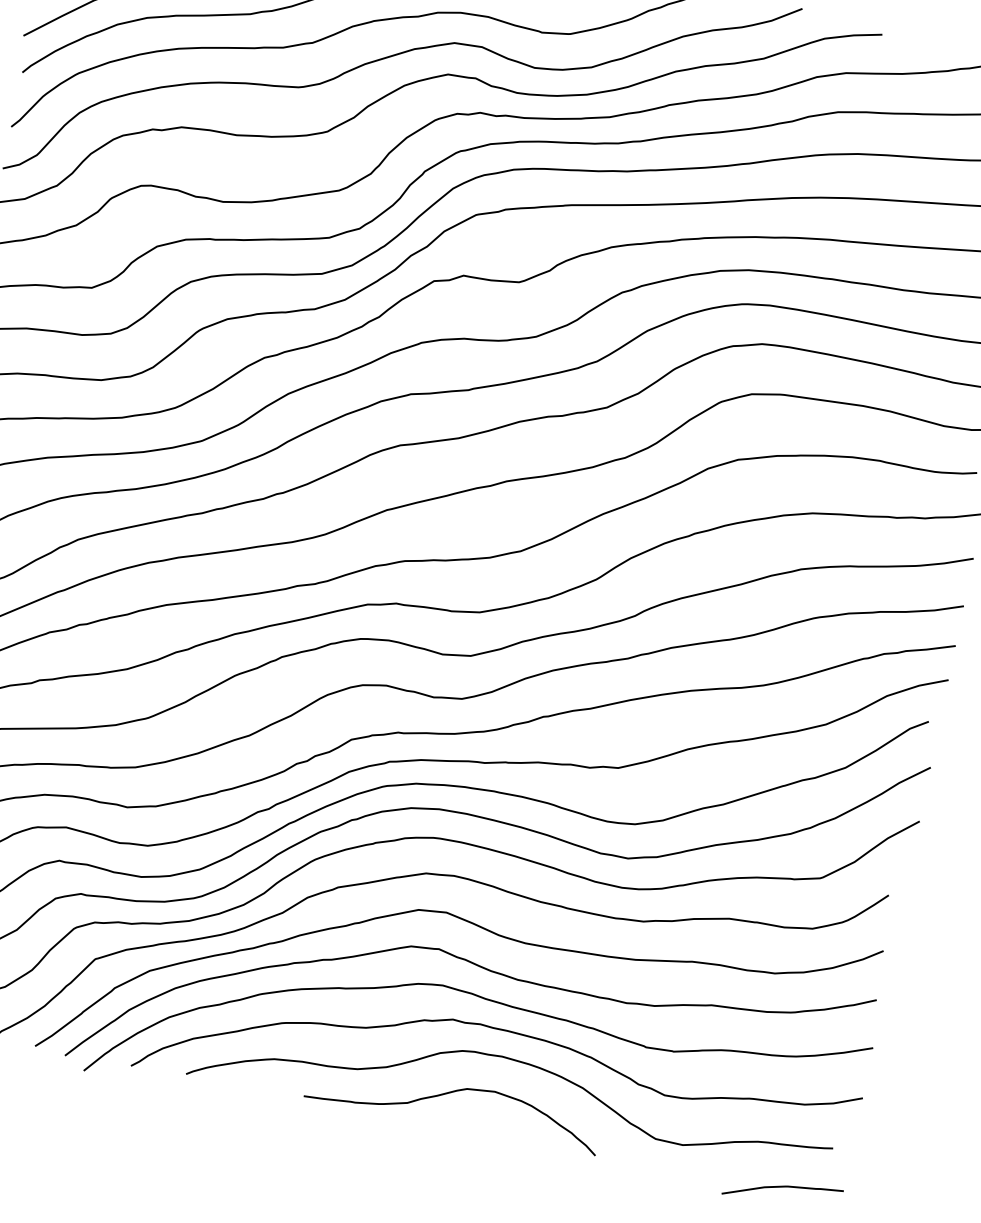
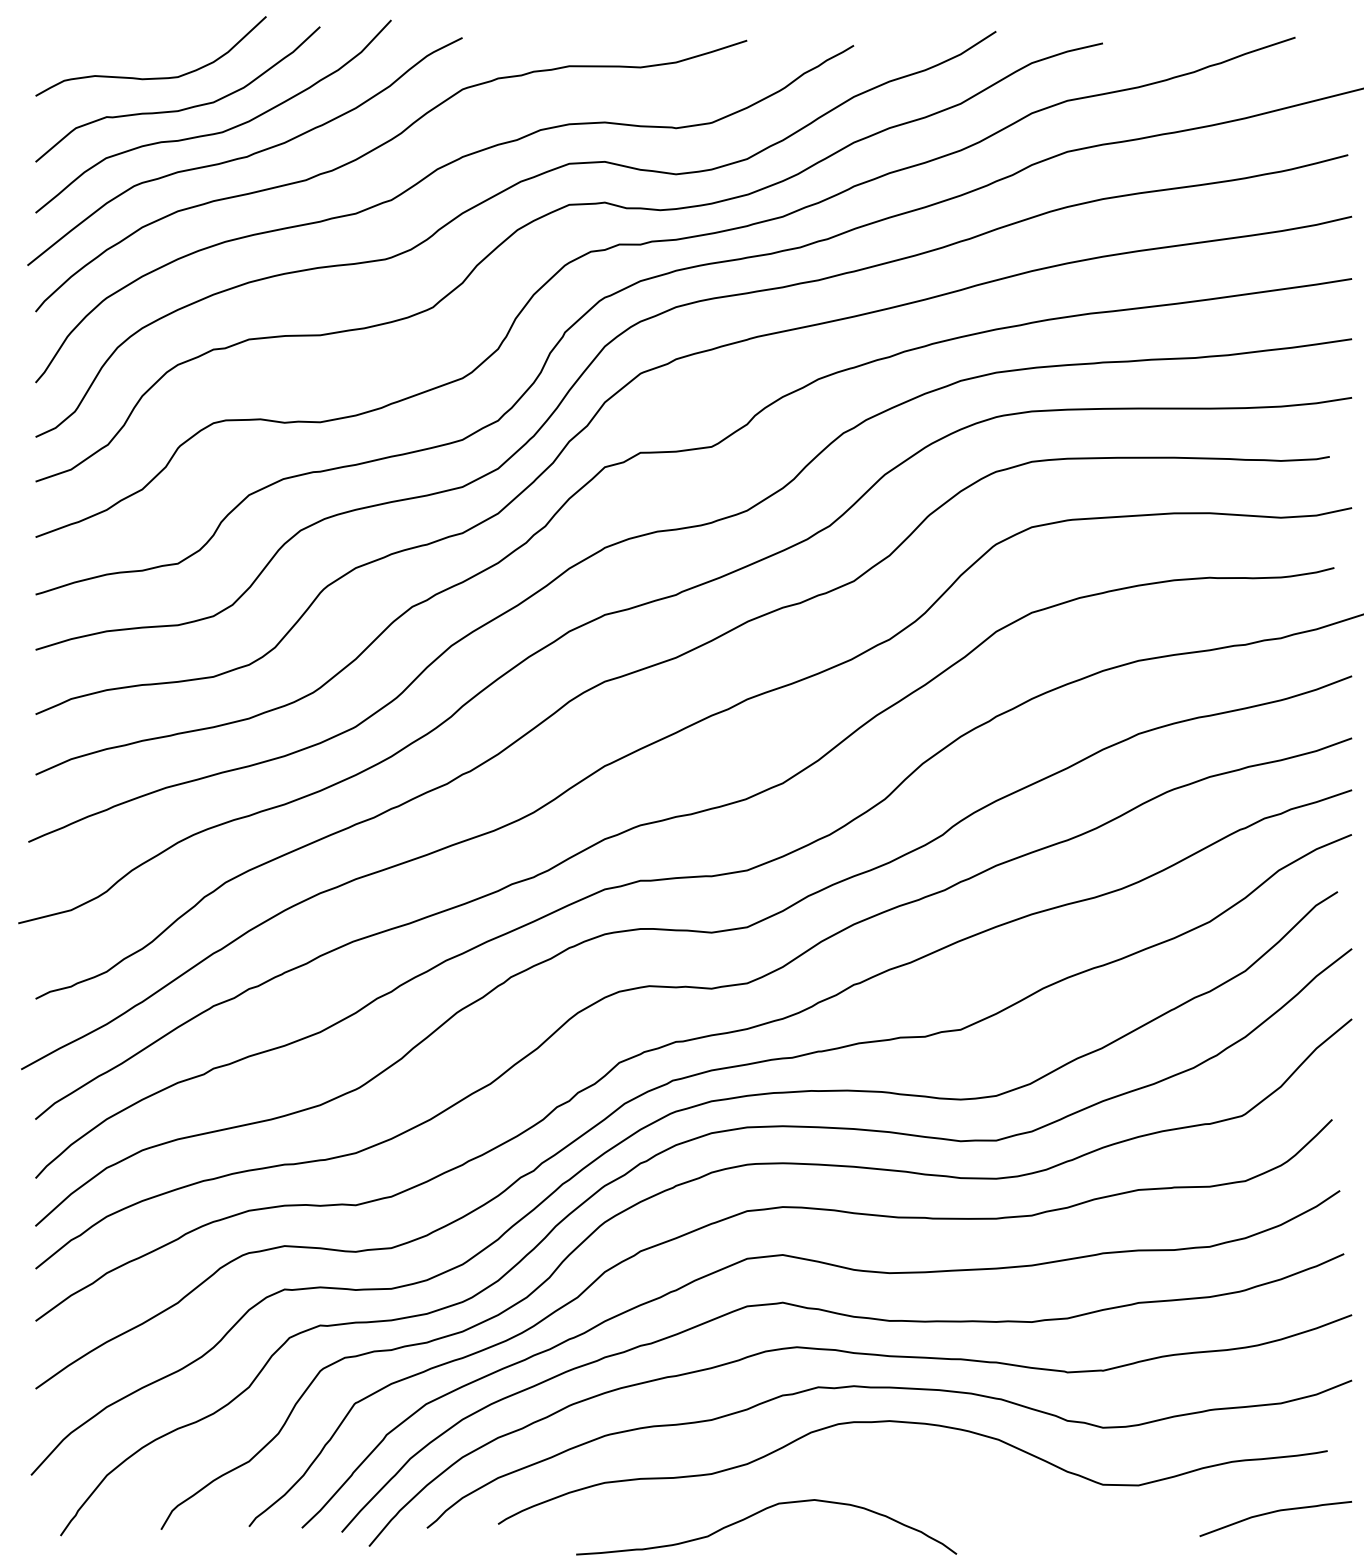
curve: (449, 1093) -> (758, 1513), moved

